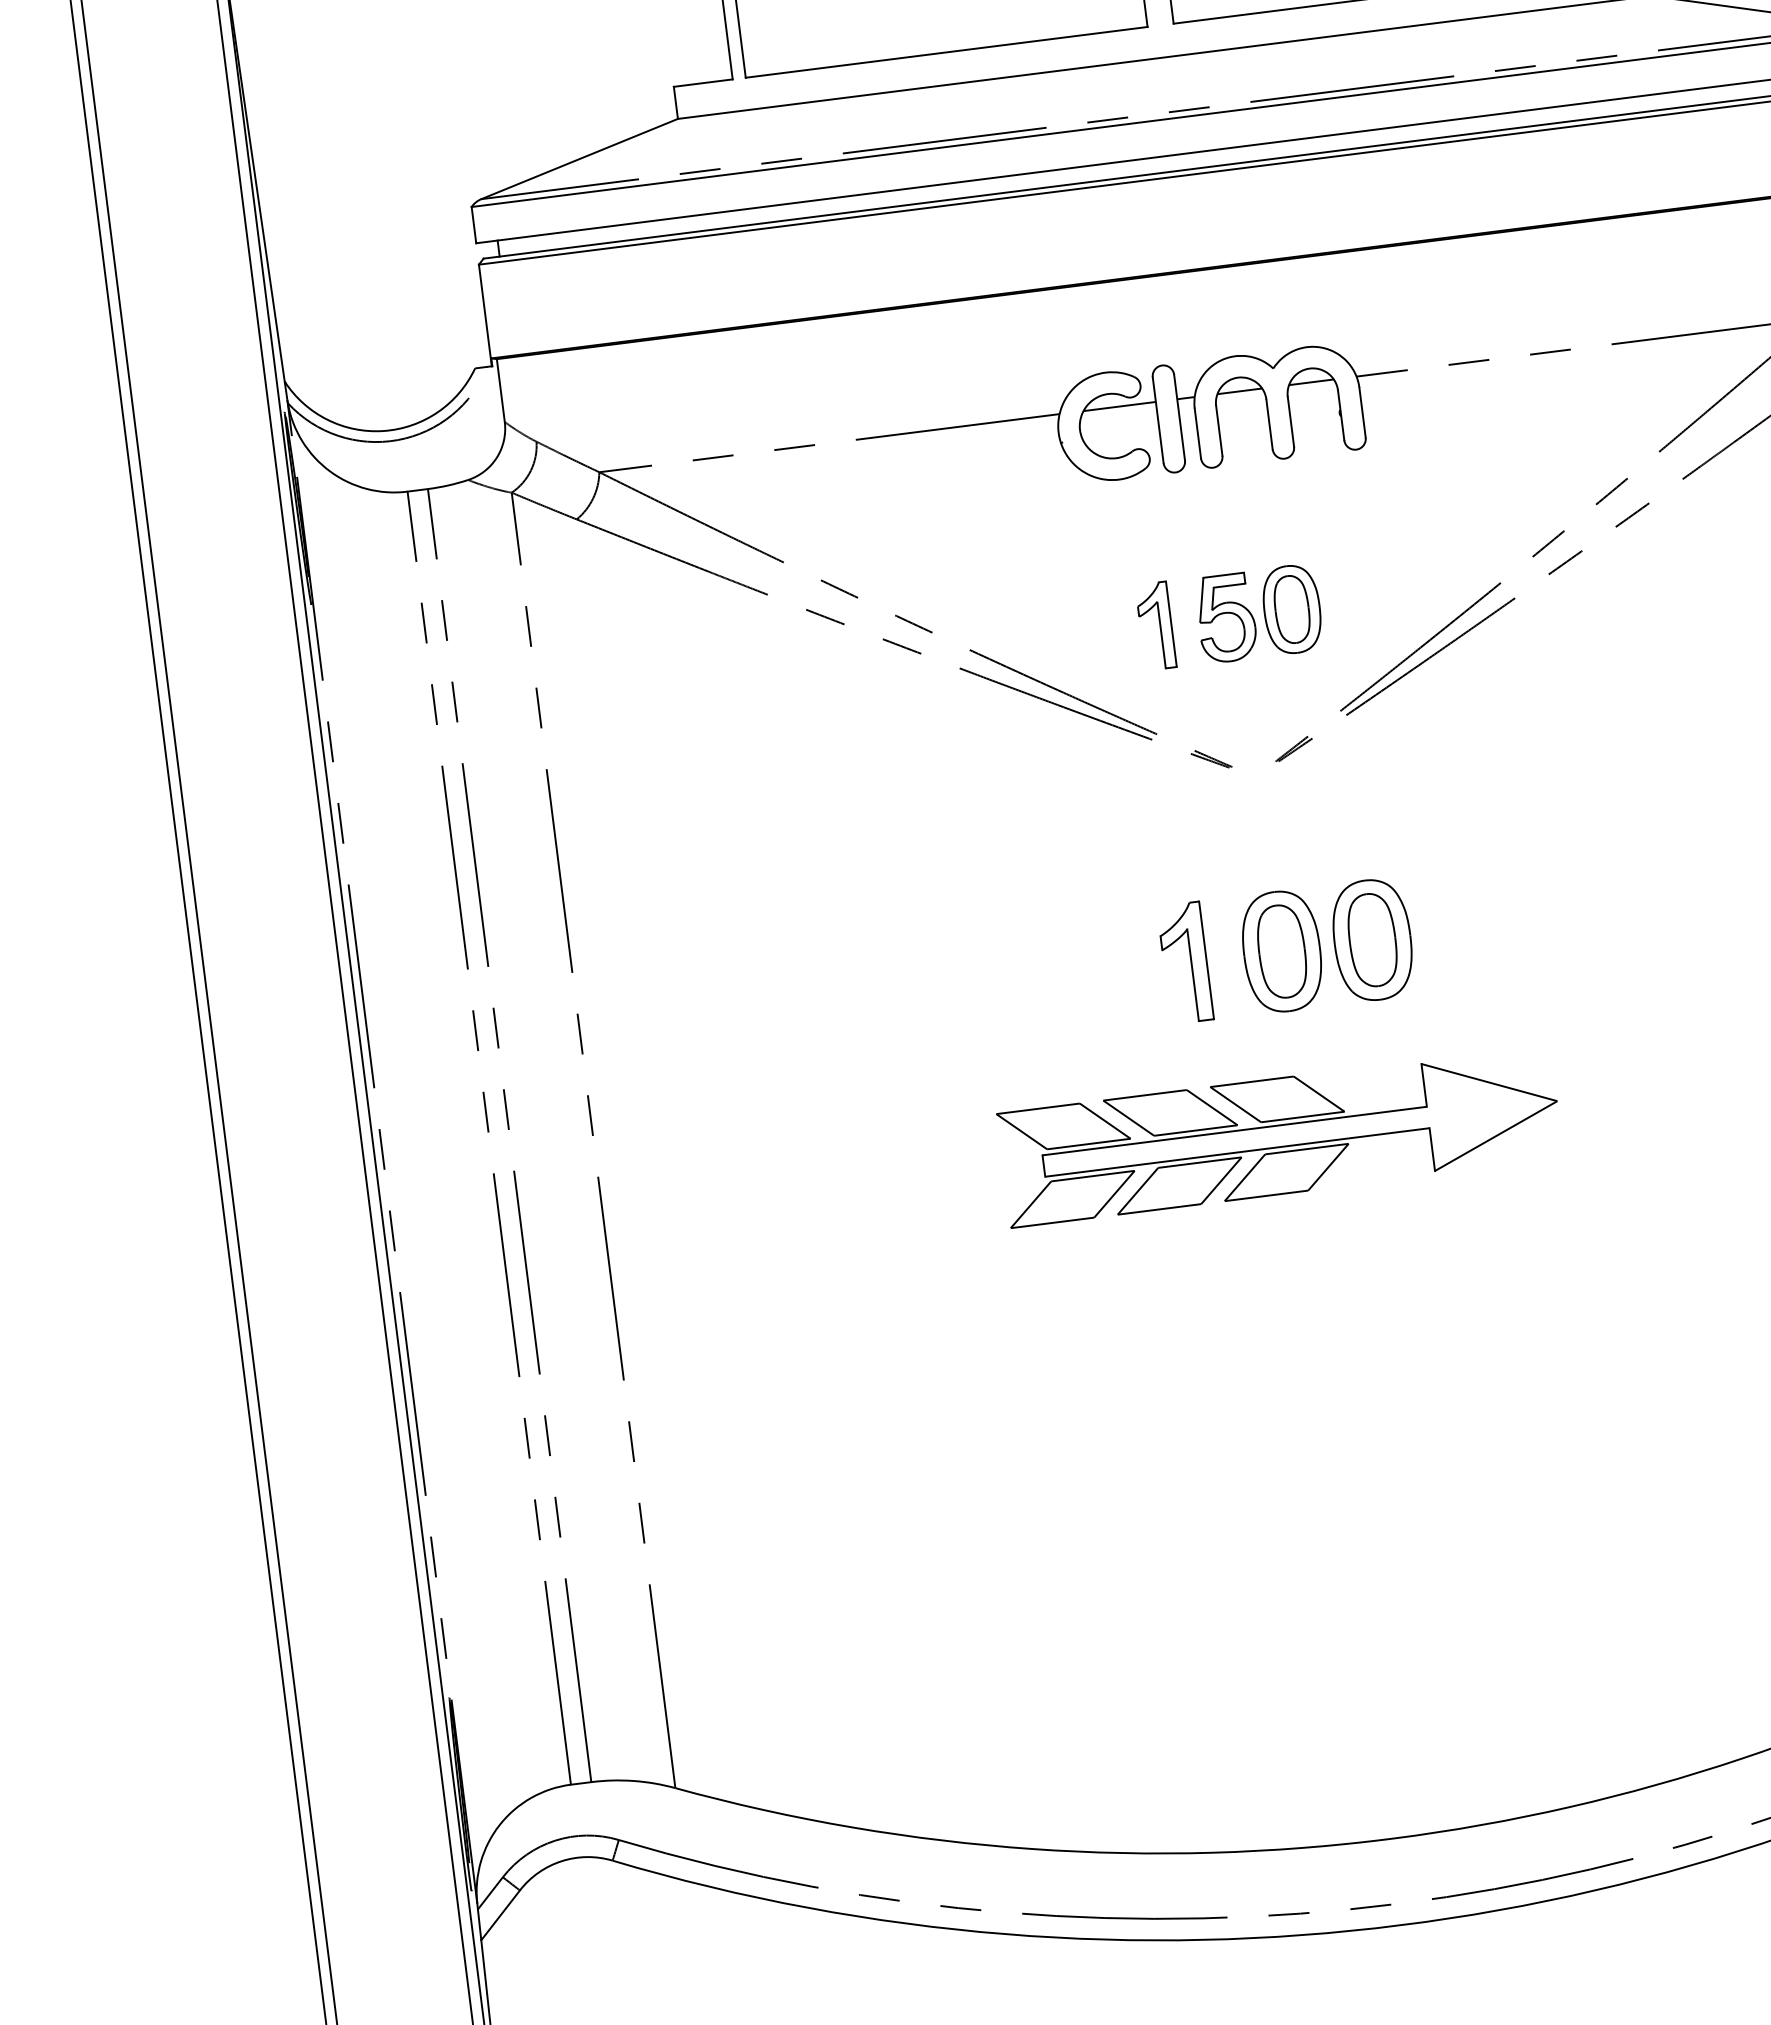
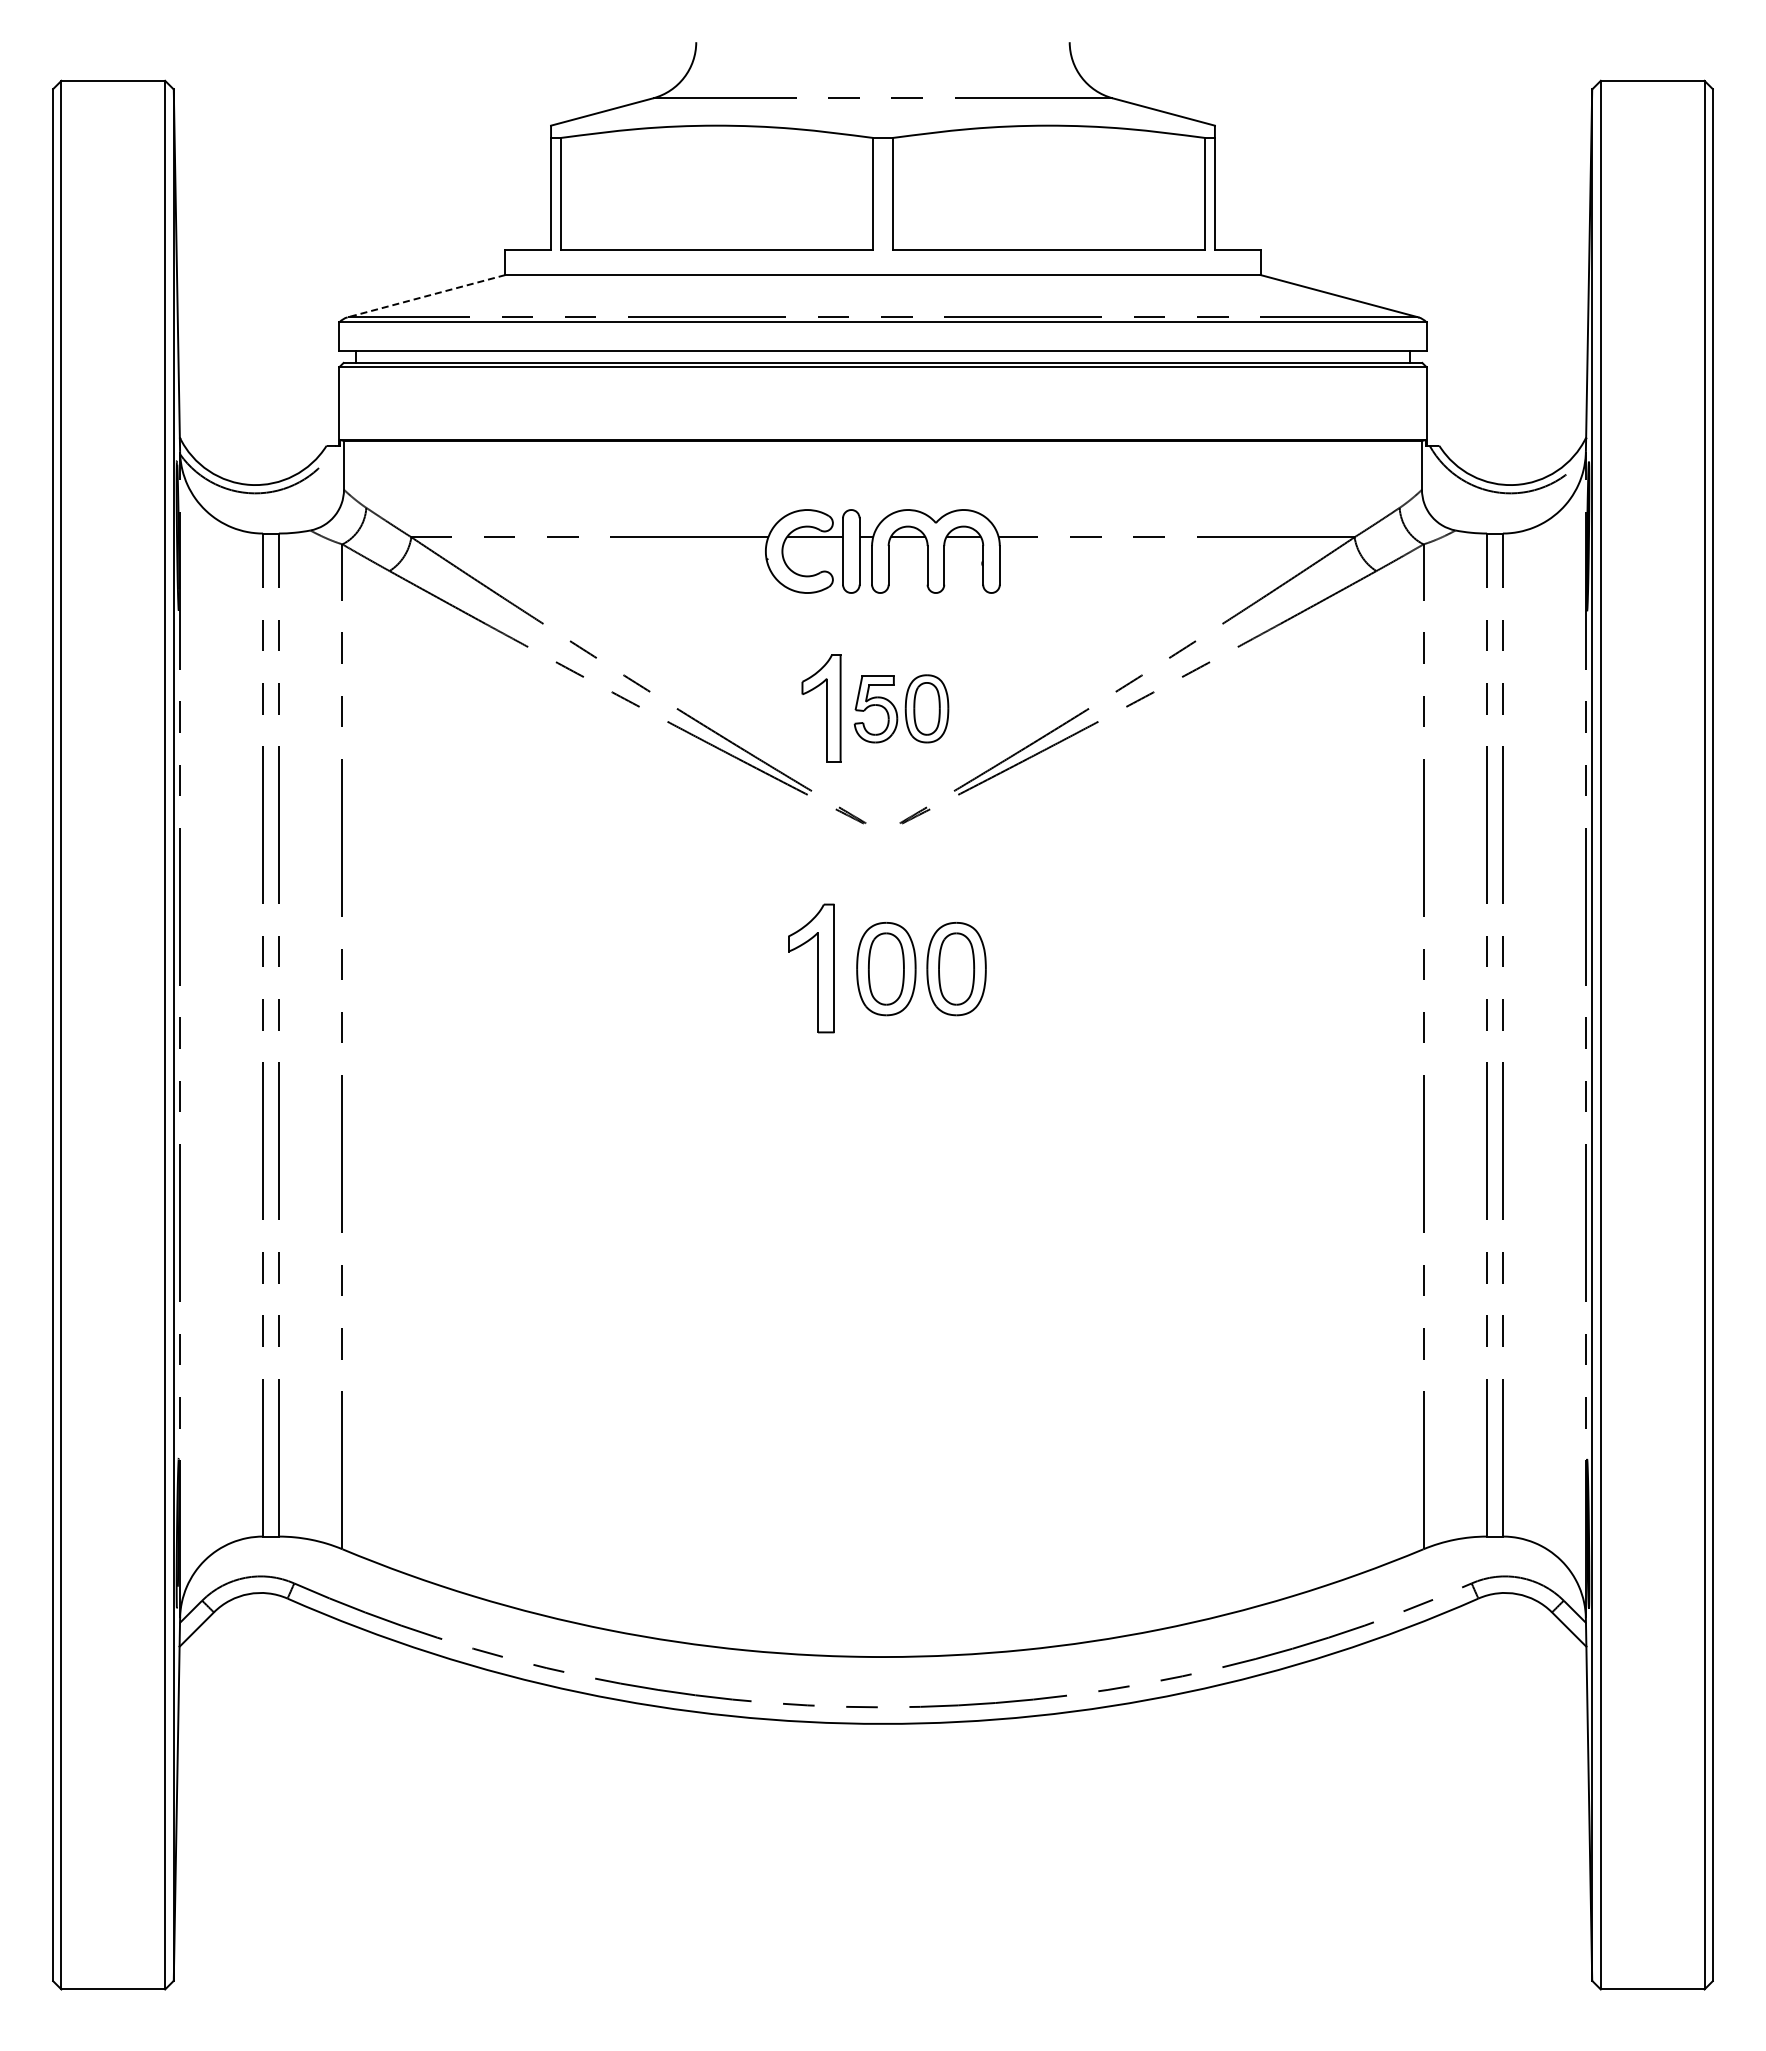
line: (579, 159) -> (426, 296), solid -> dashed
part: (1155, 626) -> (821, 708), size x1.6
part: (1185, 963) -> (811, 968), size x1.4
part: (1280, 1135) -> (867, 1109), removed

